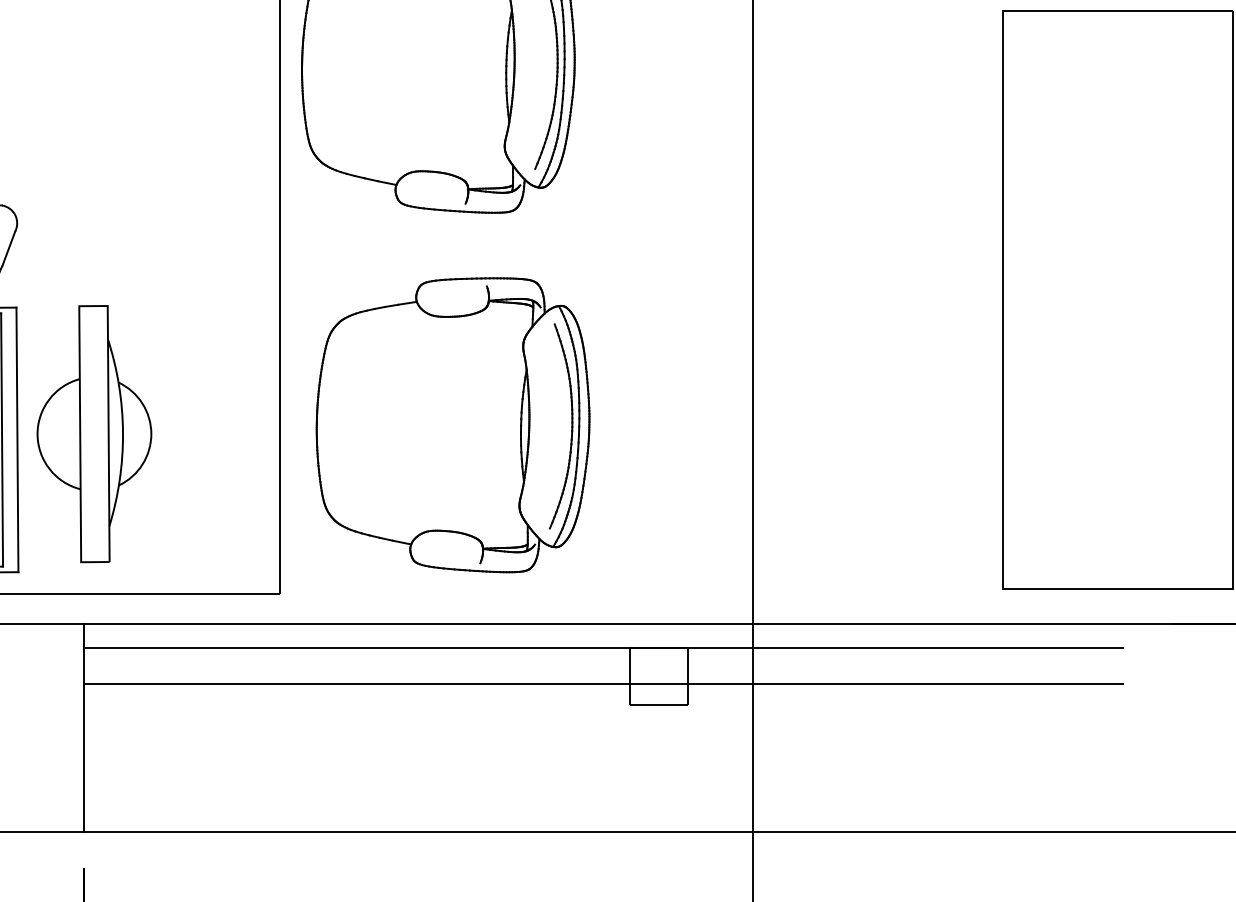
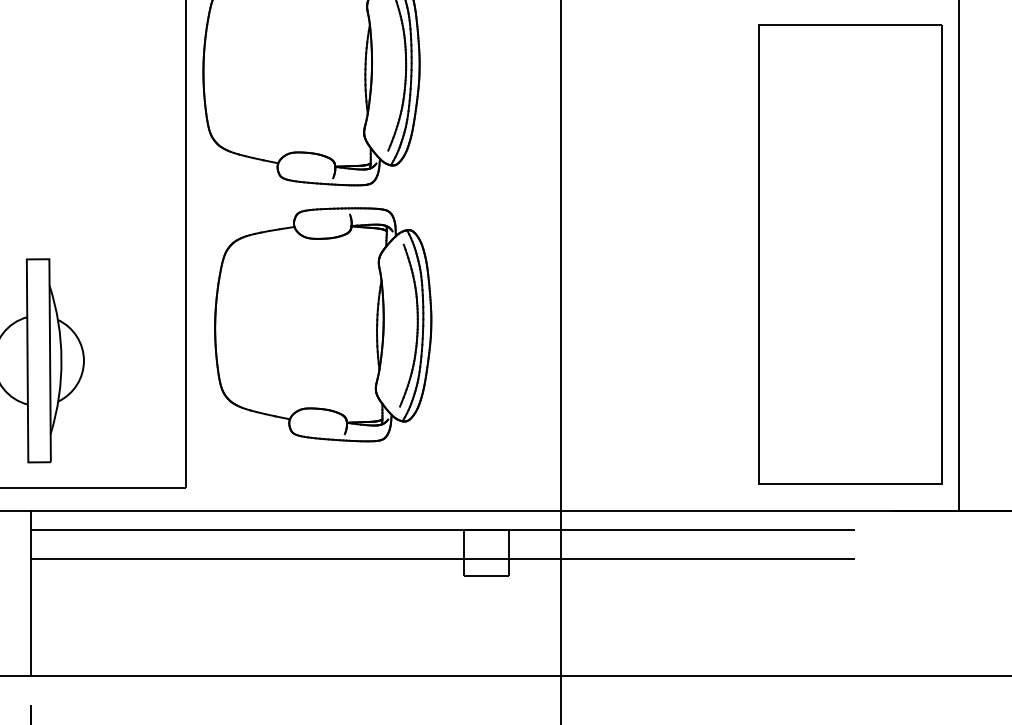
part: (453, 424) -> (323, 324), moved

